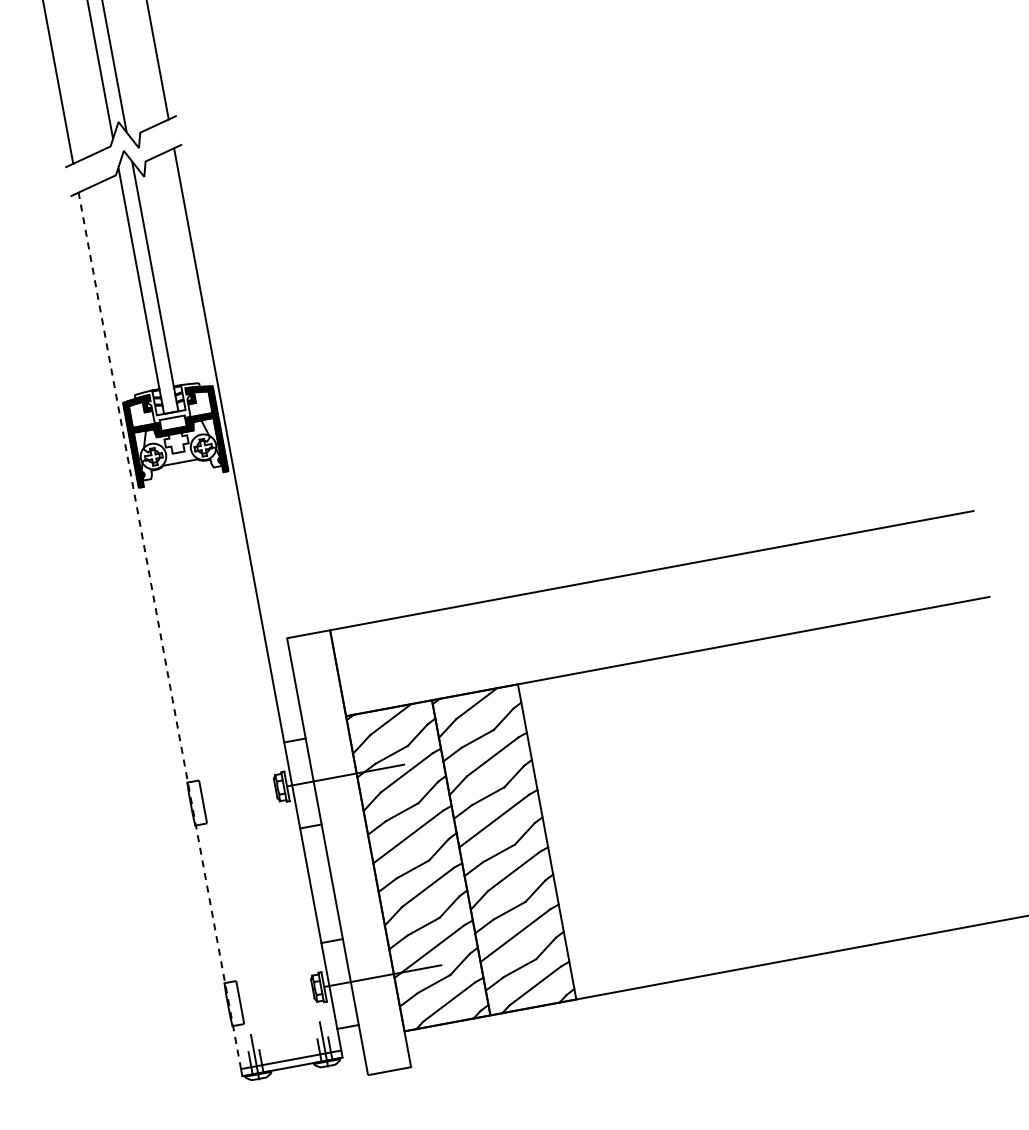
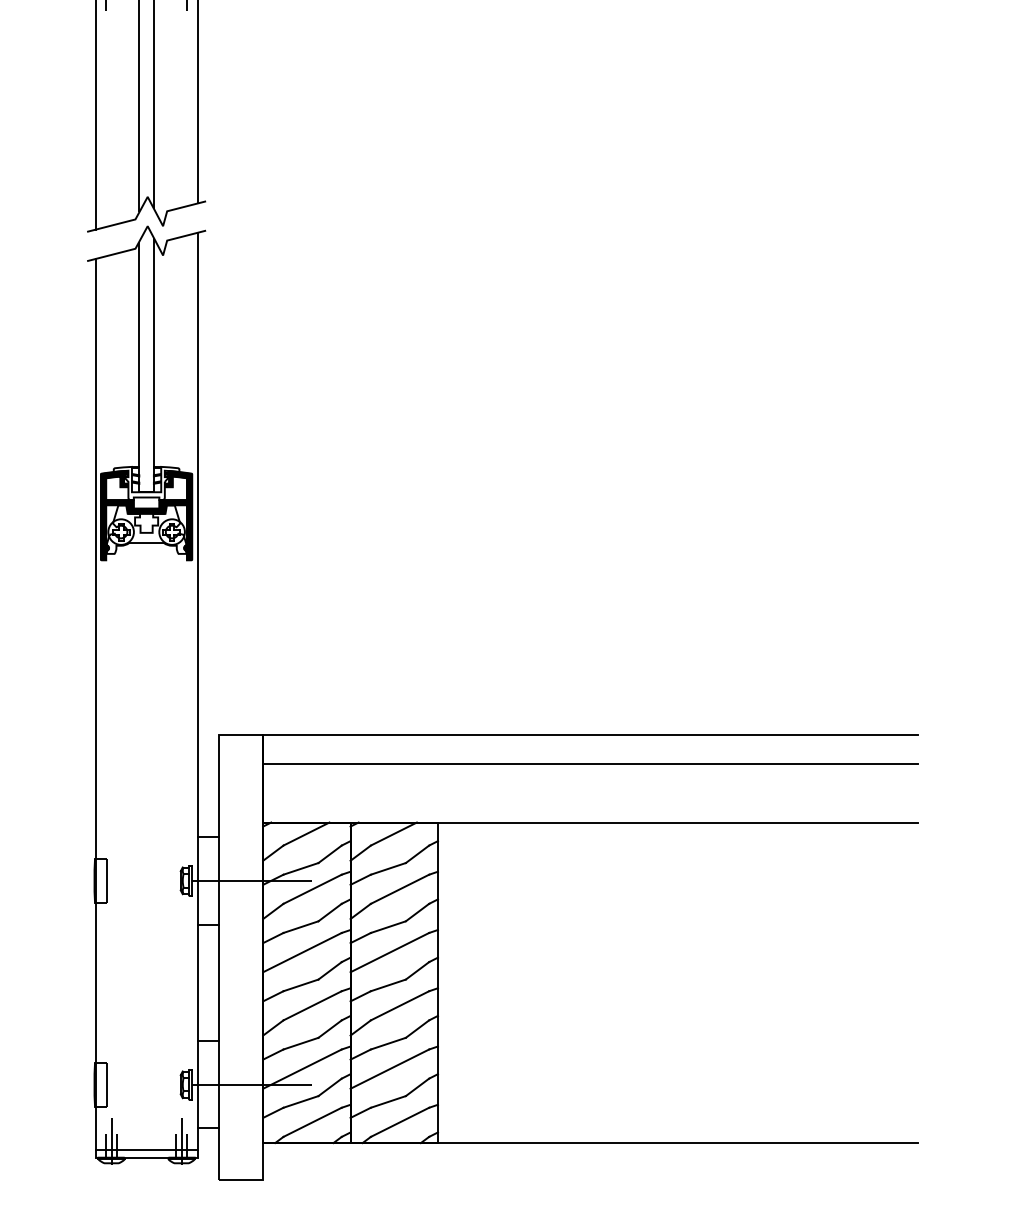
line: (657, 599) -> (590, 764), added
line: (159, 630) -> (95, 704), dashed -> solid

